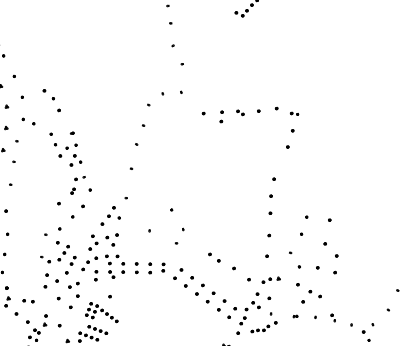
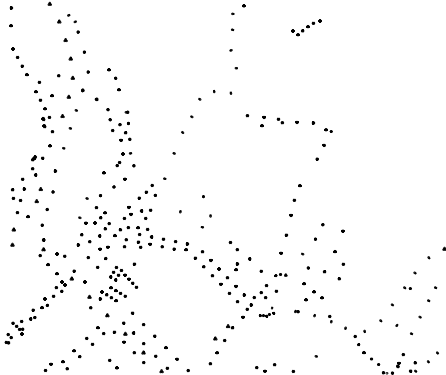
part: (28, 121) -> (89, 94), size x1.6
part: (221, 279) -> (236, 266), added
part: (270, 279) -> (280, 274), size x0.7
part: (262, 322) -> (266, 311), size x0.6

